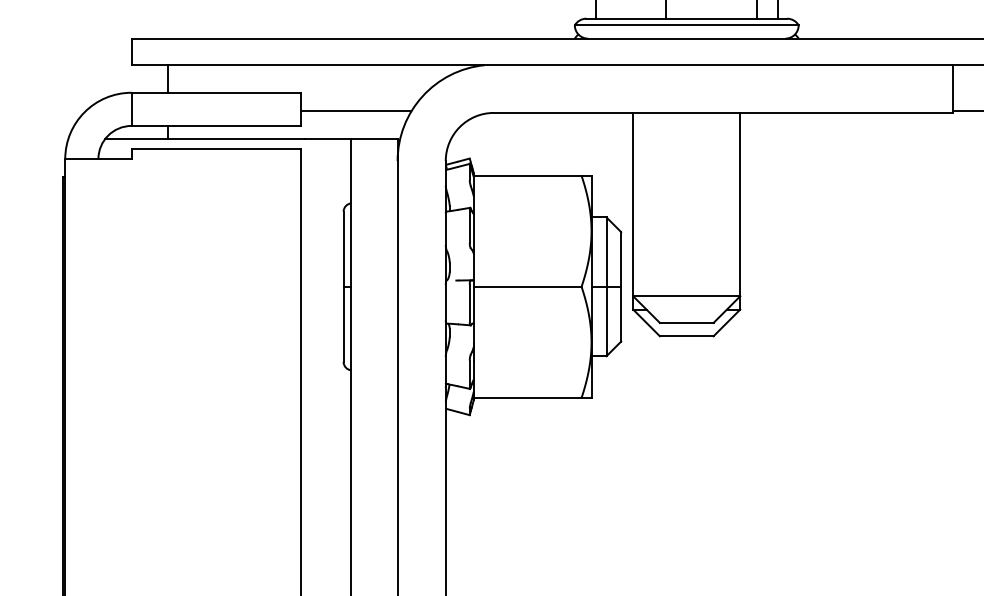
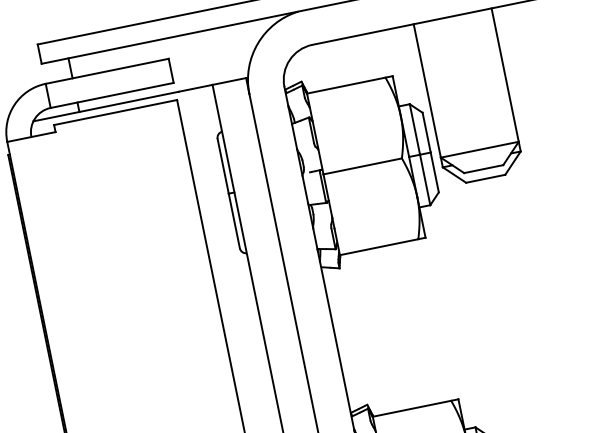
line: (355, 111) -> (211, 64), removed

